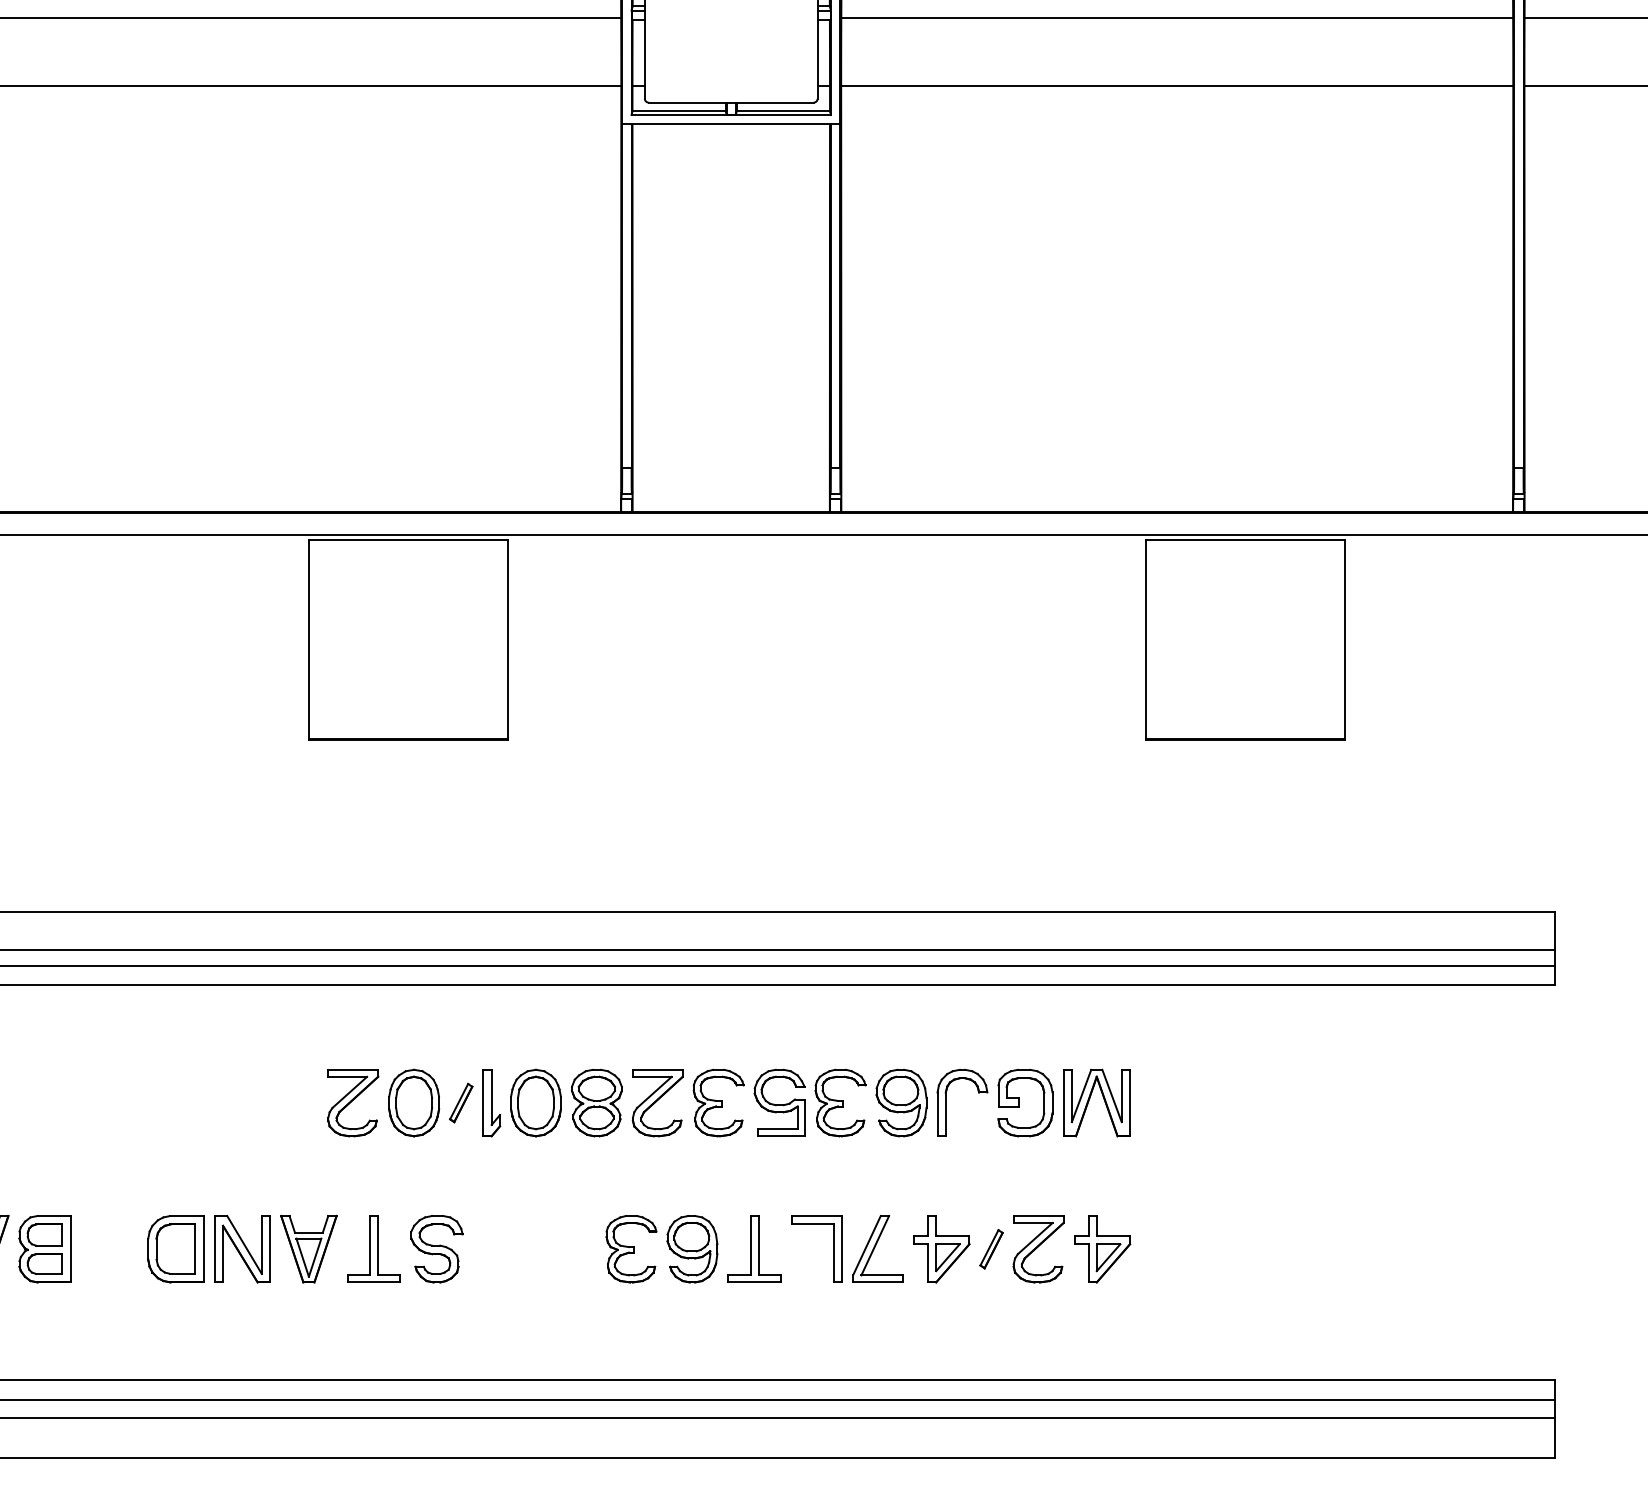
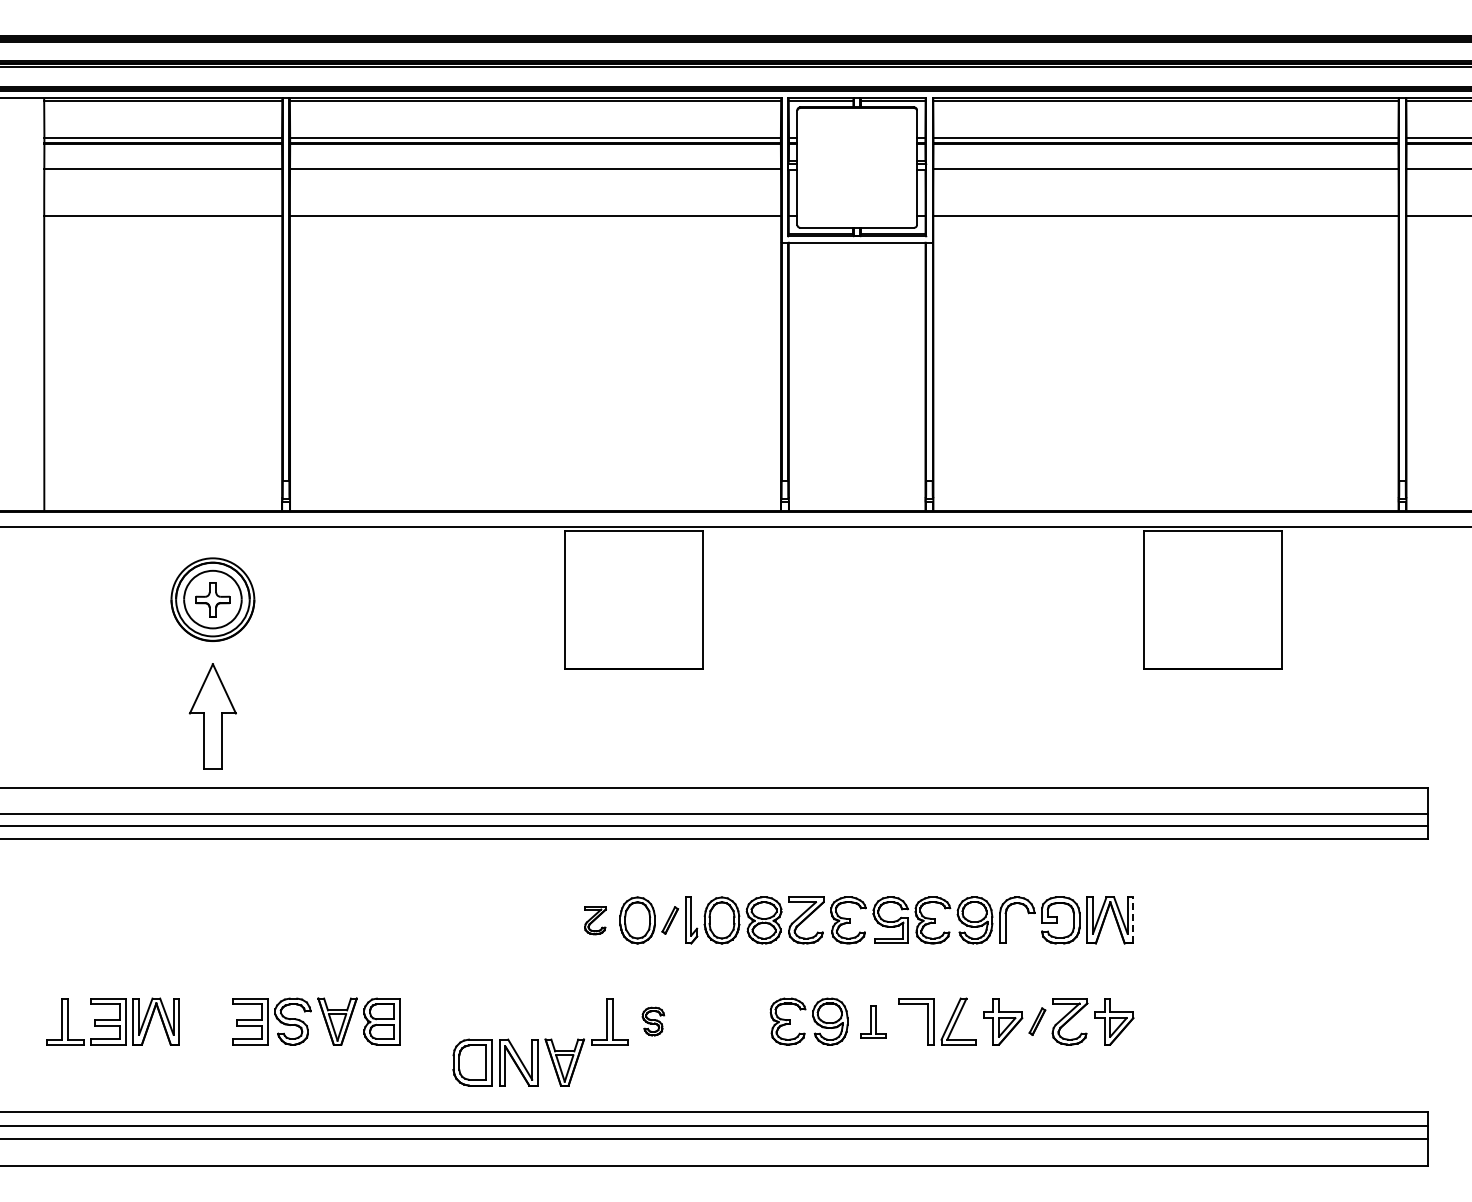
line: (1130, 1101) -> (1133, 919), solid -> dashed
part: (353, 1103) -> (595, 920), size x0.6
part: (242, 1249) -> (518, 1062), moved
part: (437, 1249) -> (653, 1021), size x0.6
part: (754, 1249) -> (873, 1021), size x0.7

